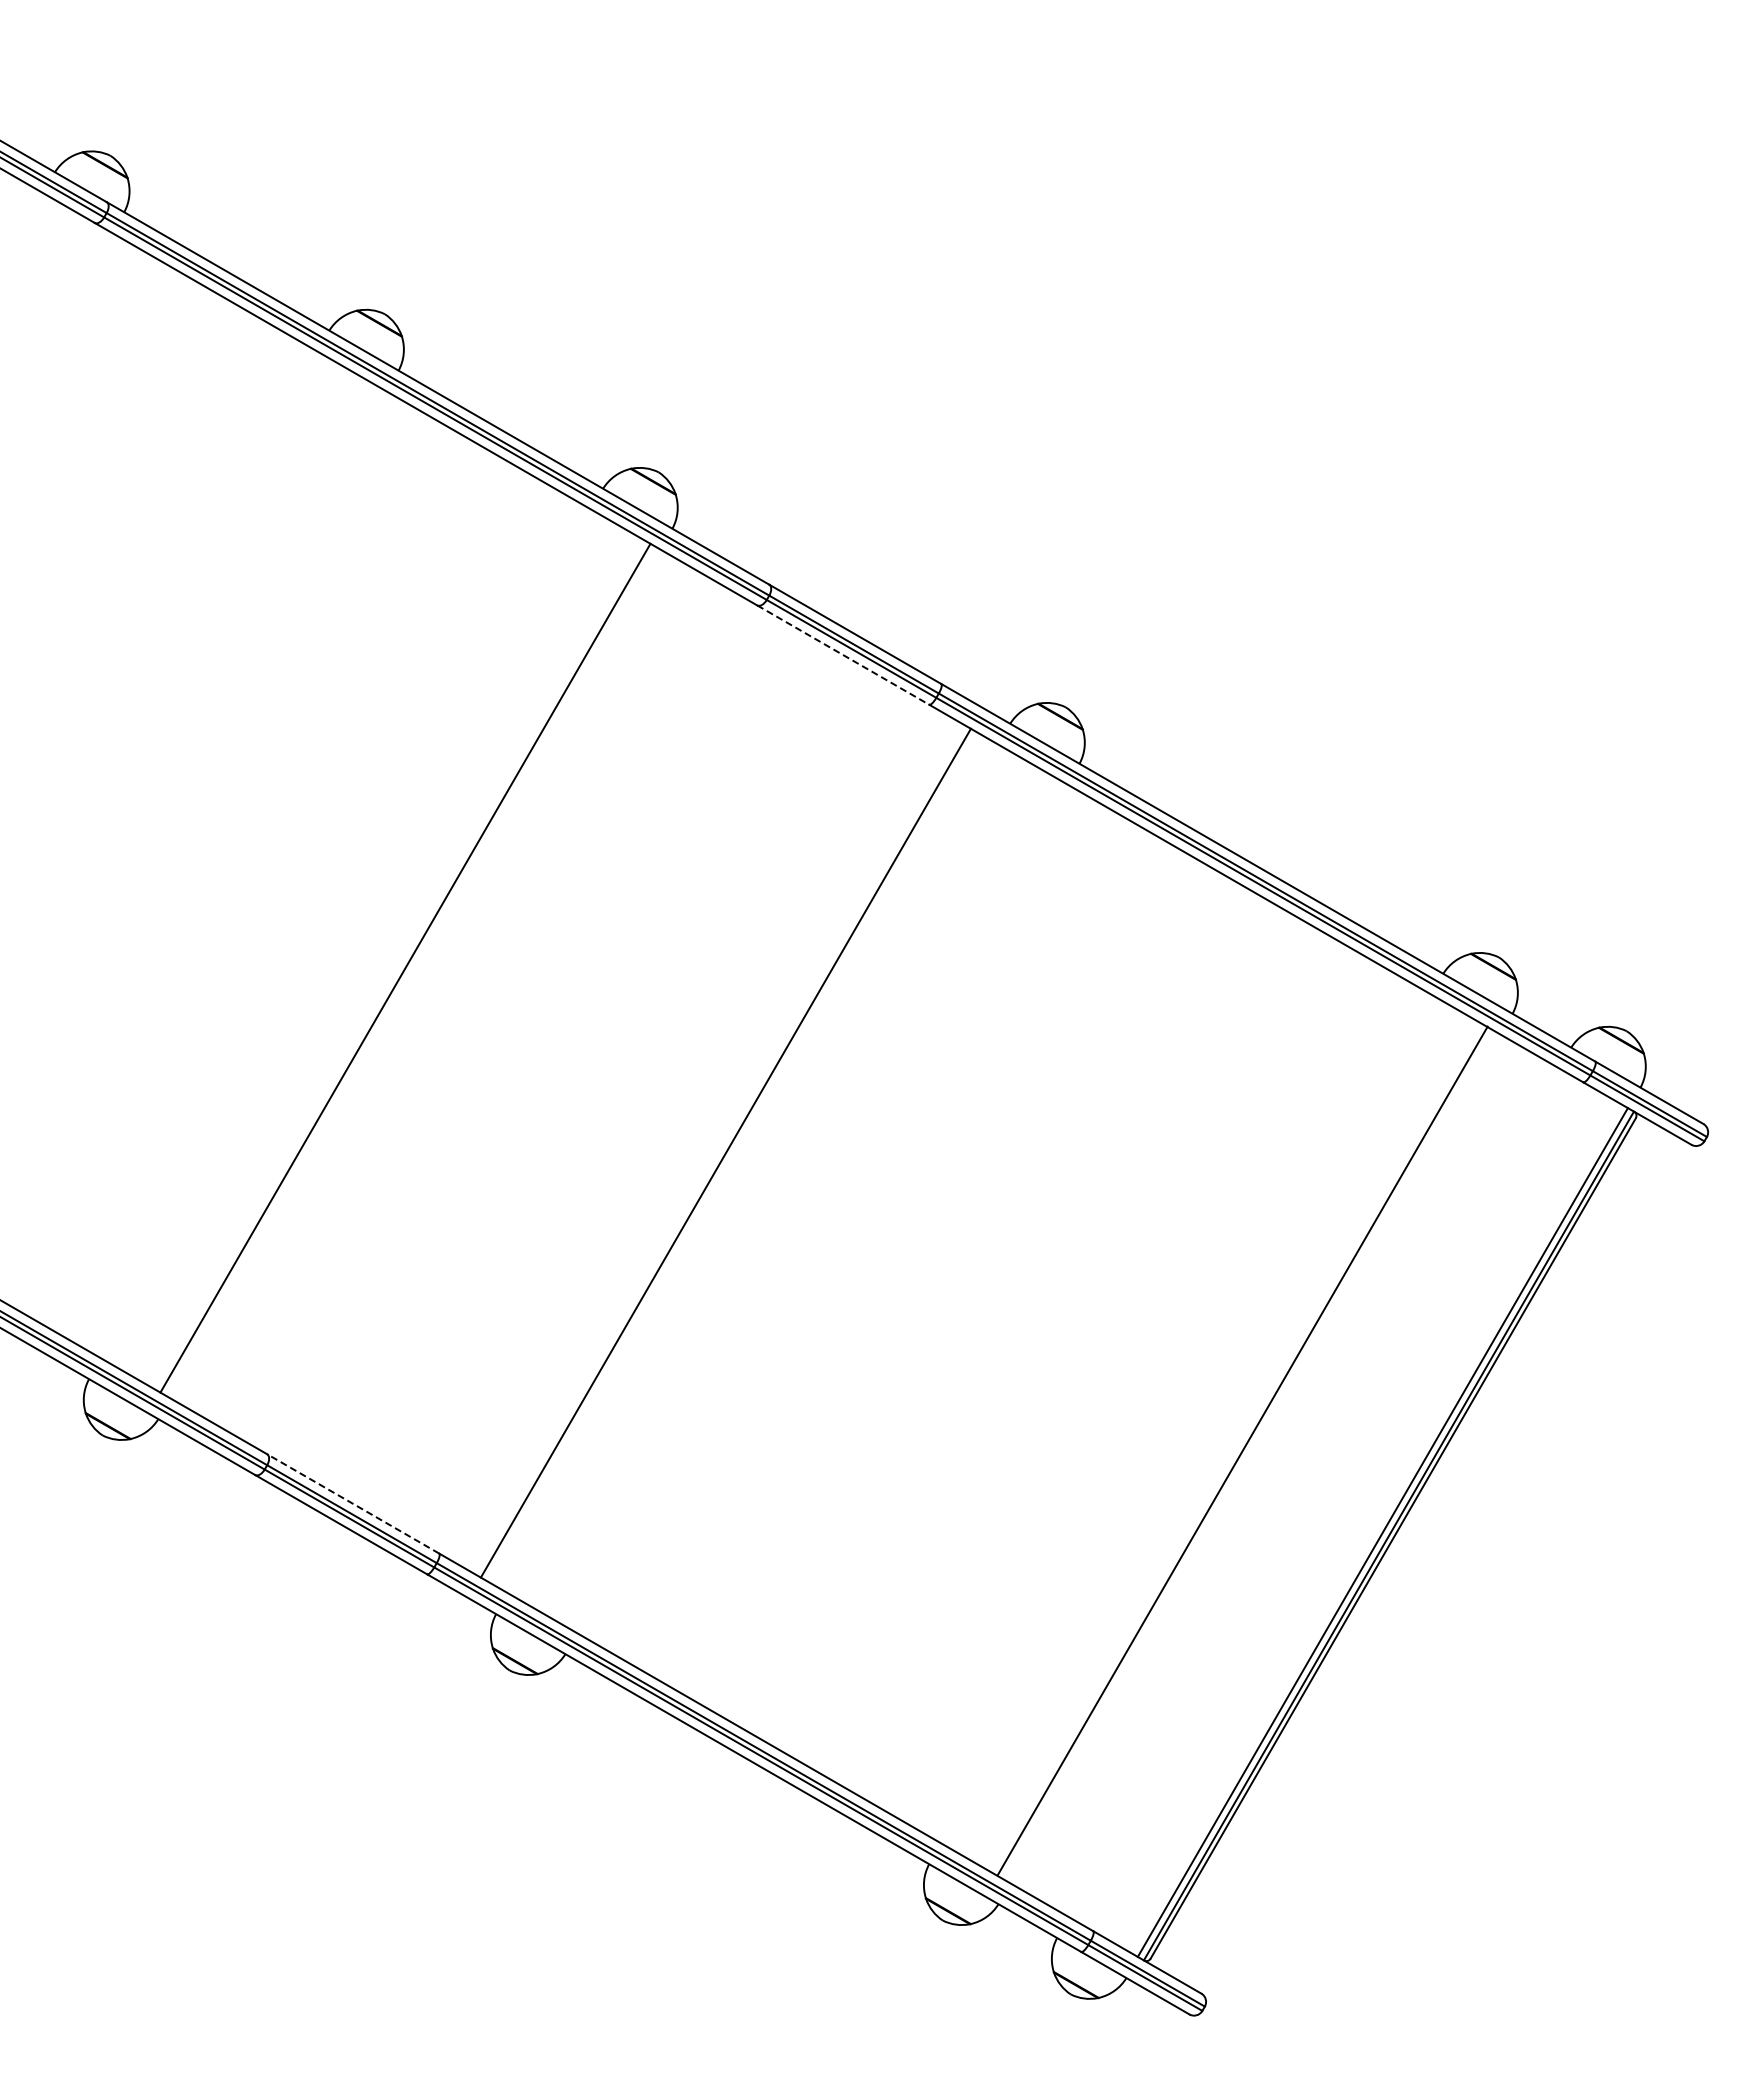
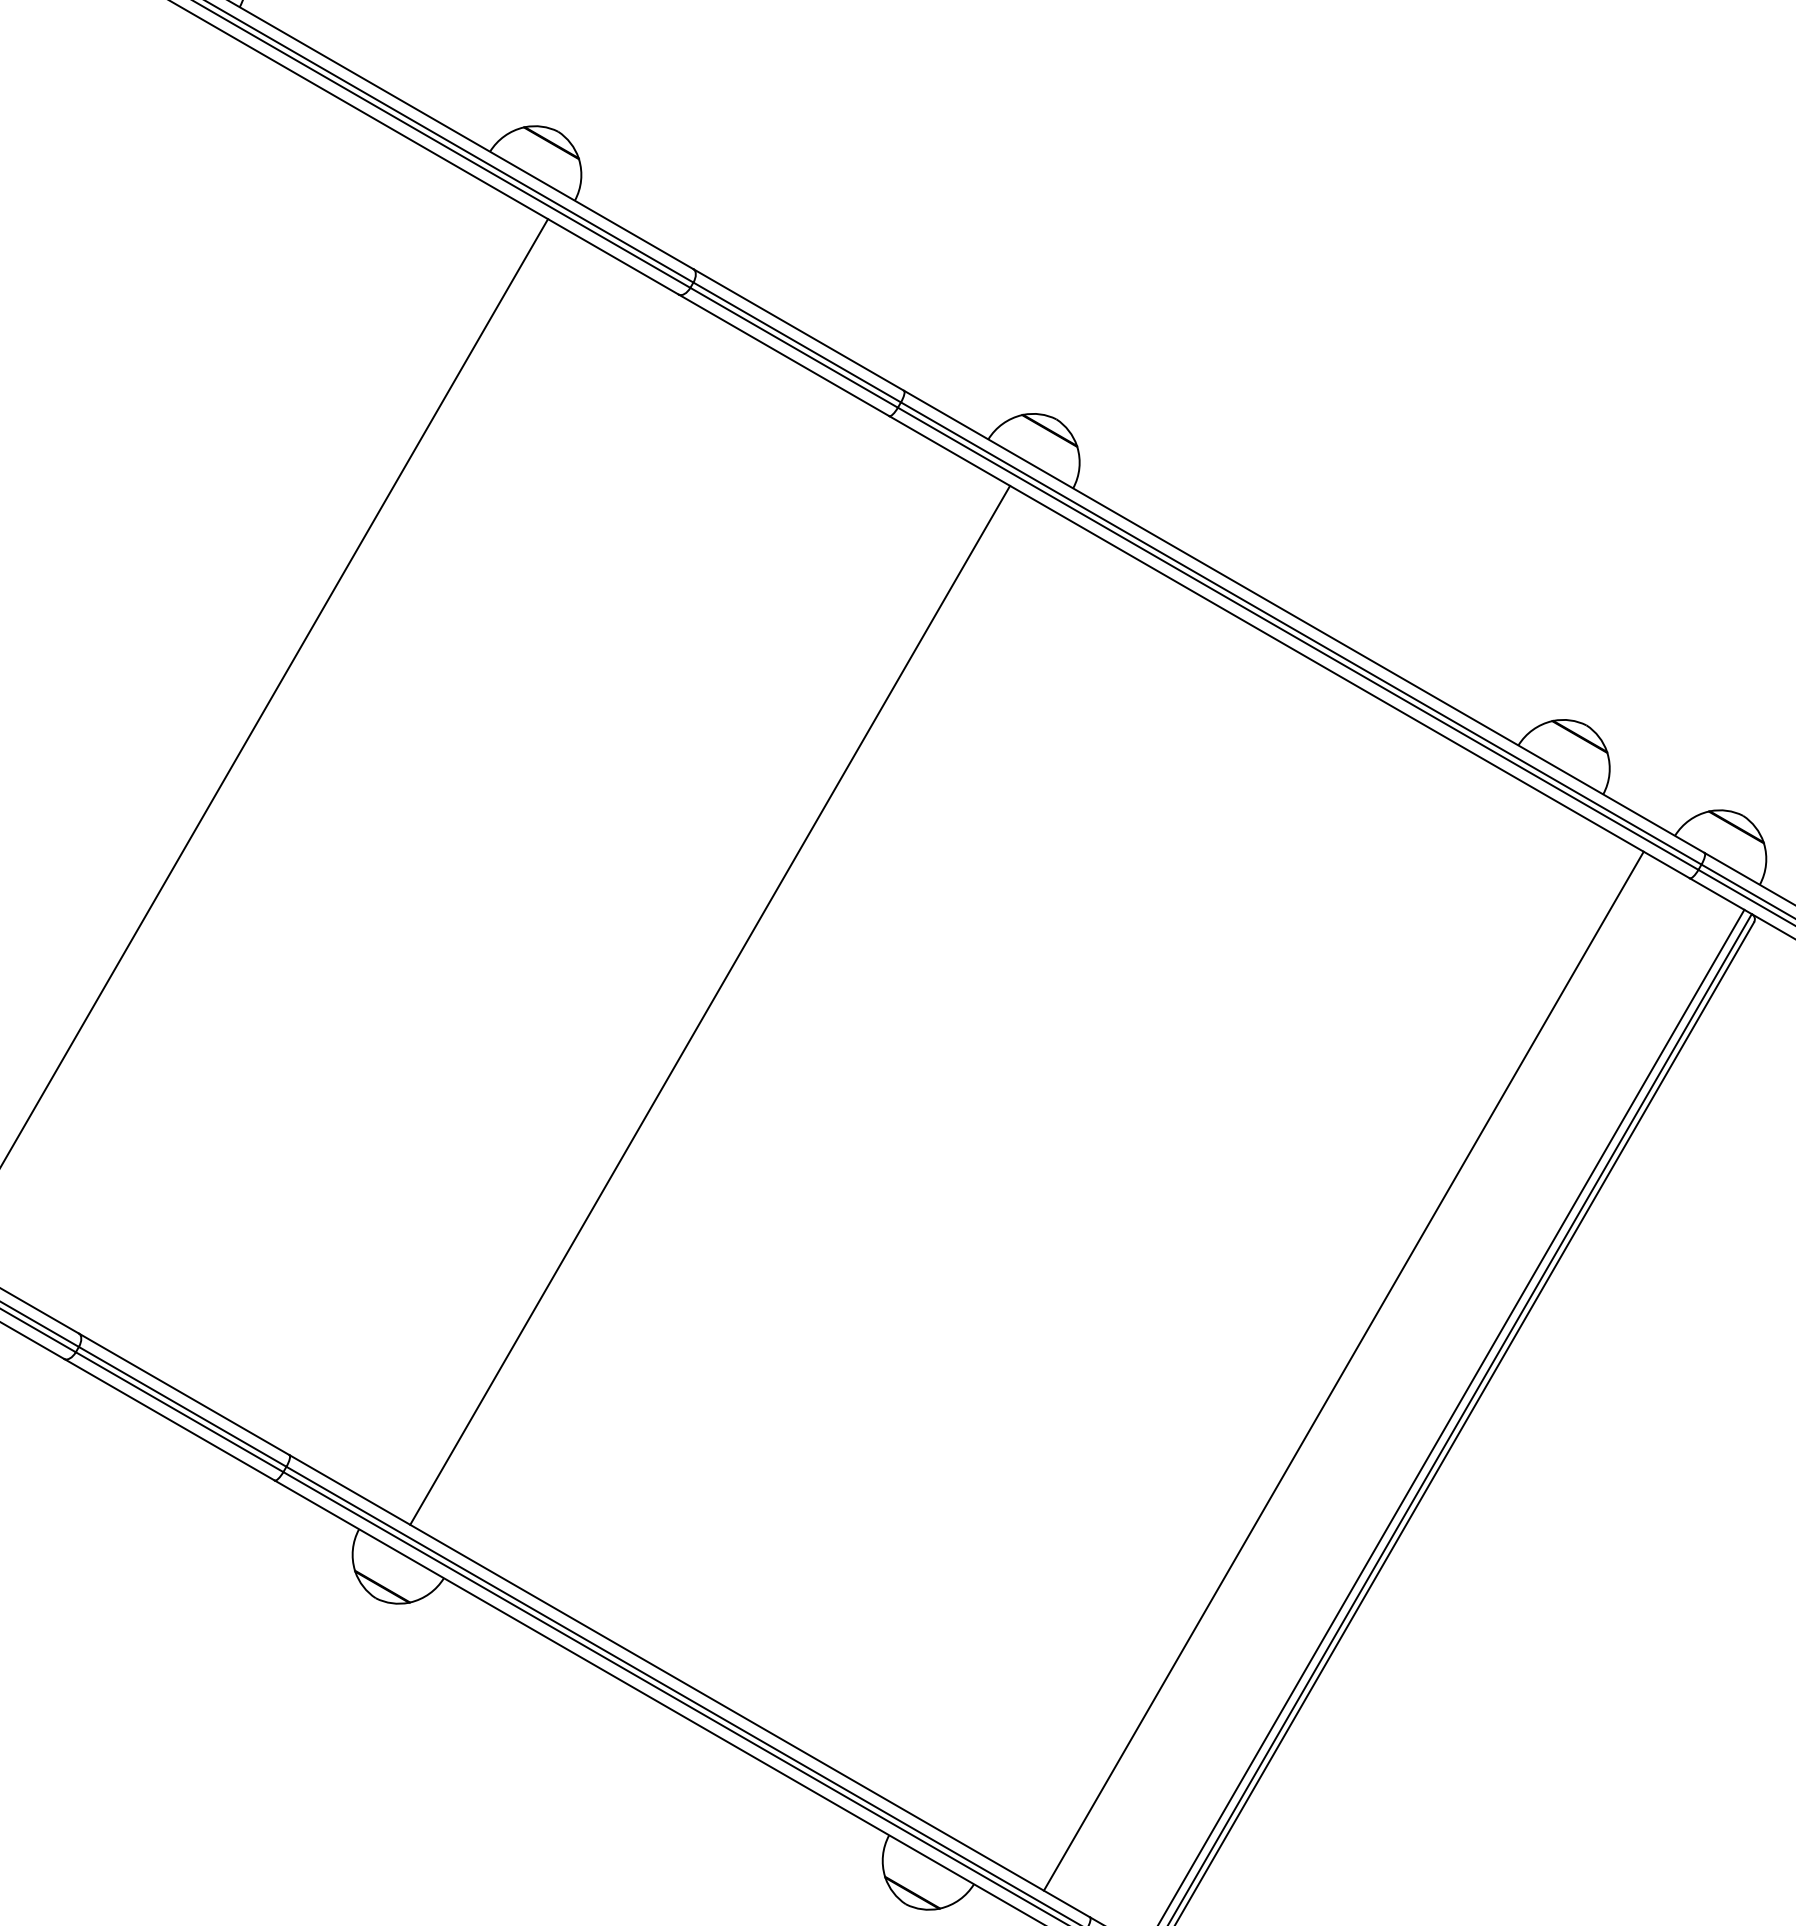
line: (843, 655) -> (784, 355), dashed -> solid
line: (725, 1152) -> (709, 1004), moved
line: (1242, 1450) -> (1343, 1370), moved
line: (352, 1503) -> (183, 1393), dashed -> solid

